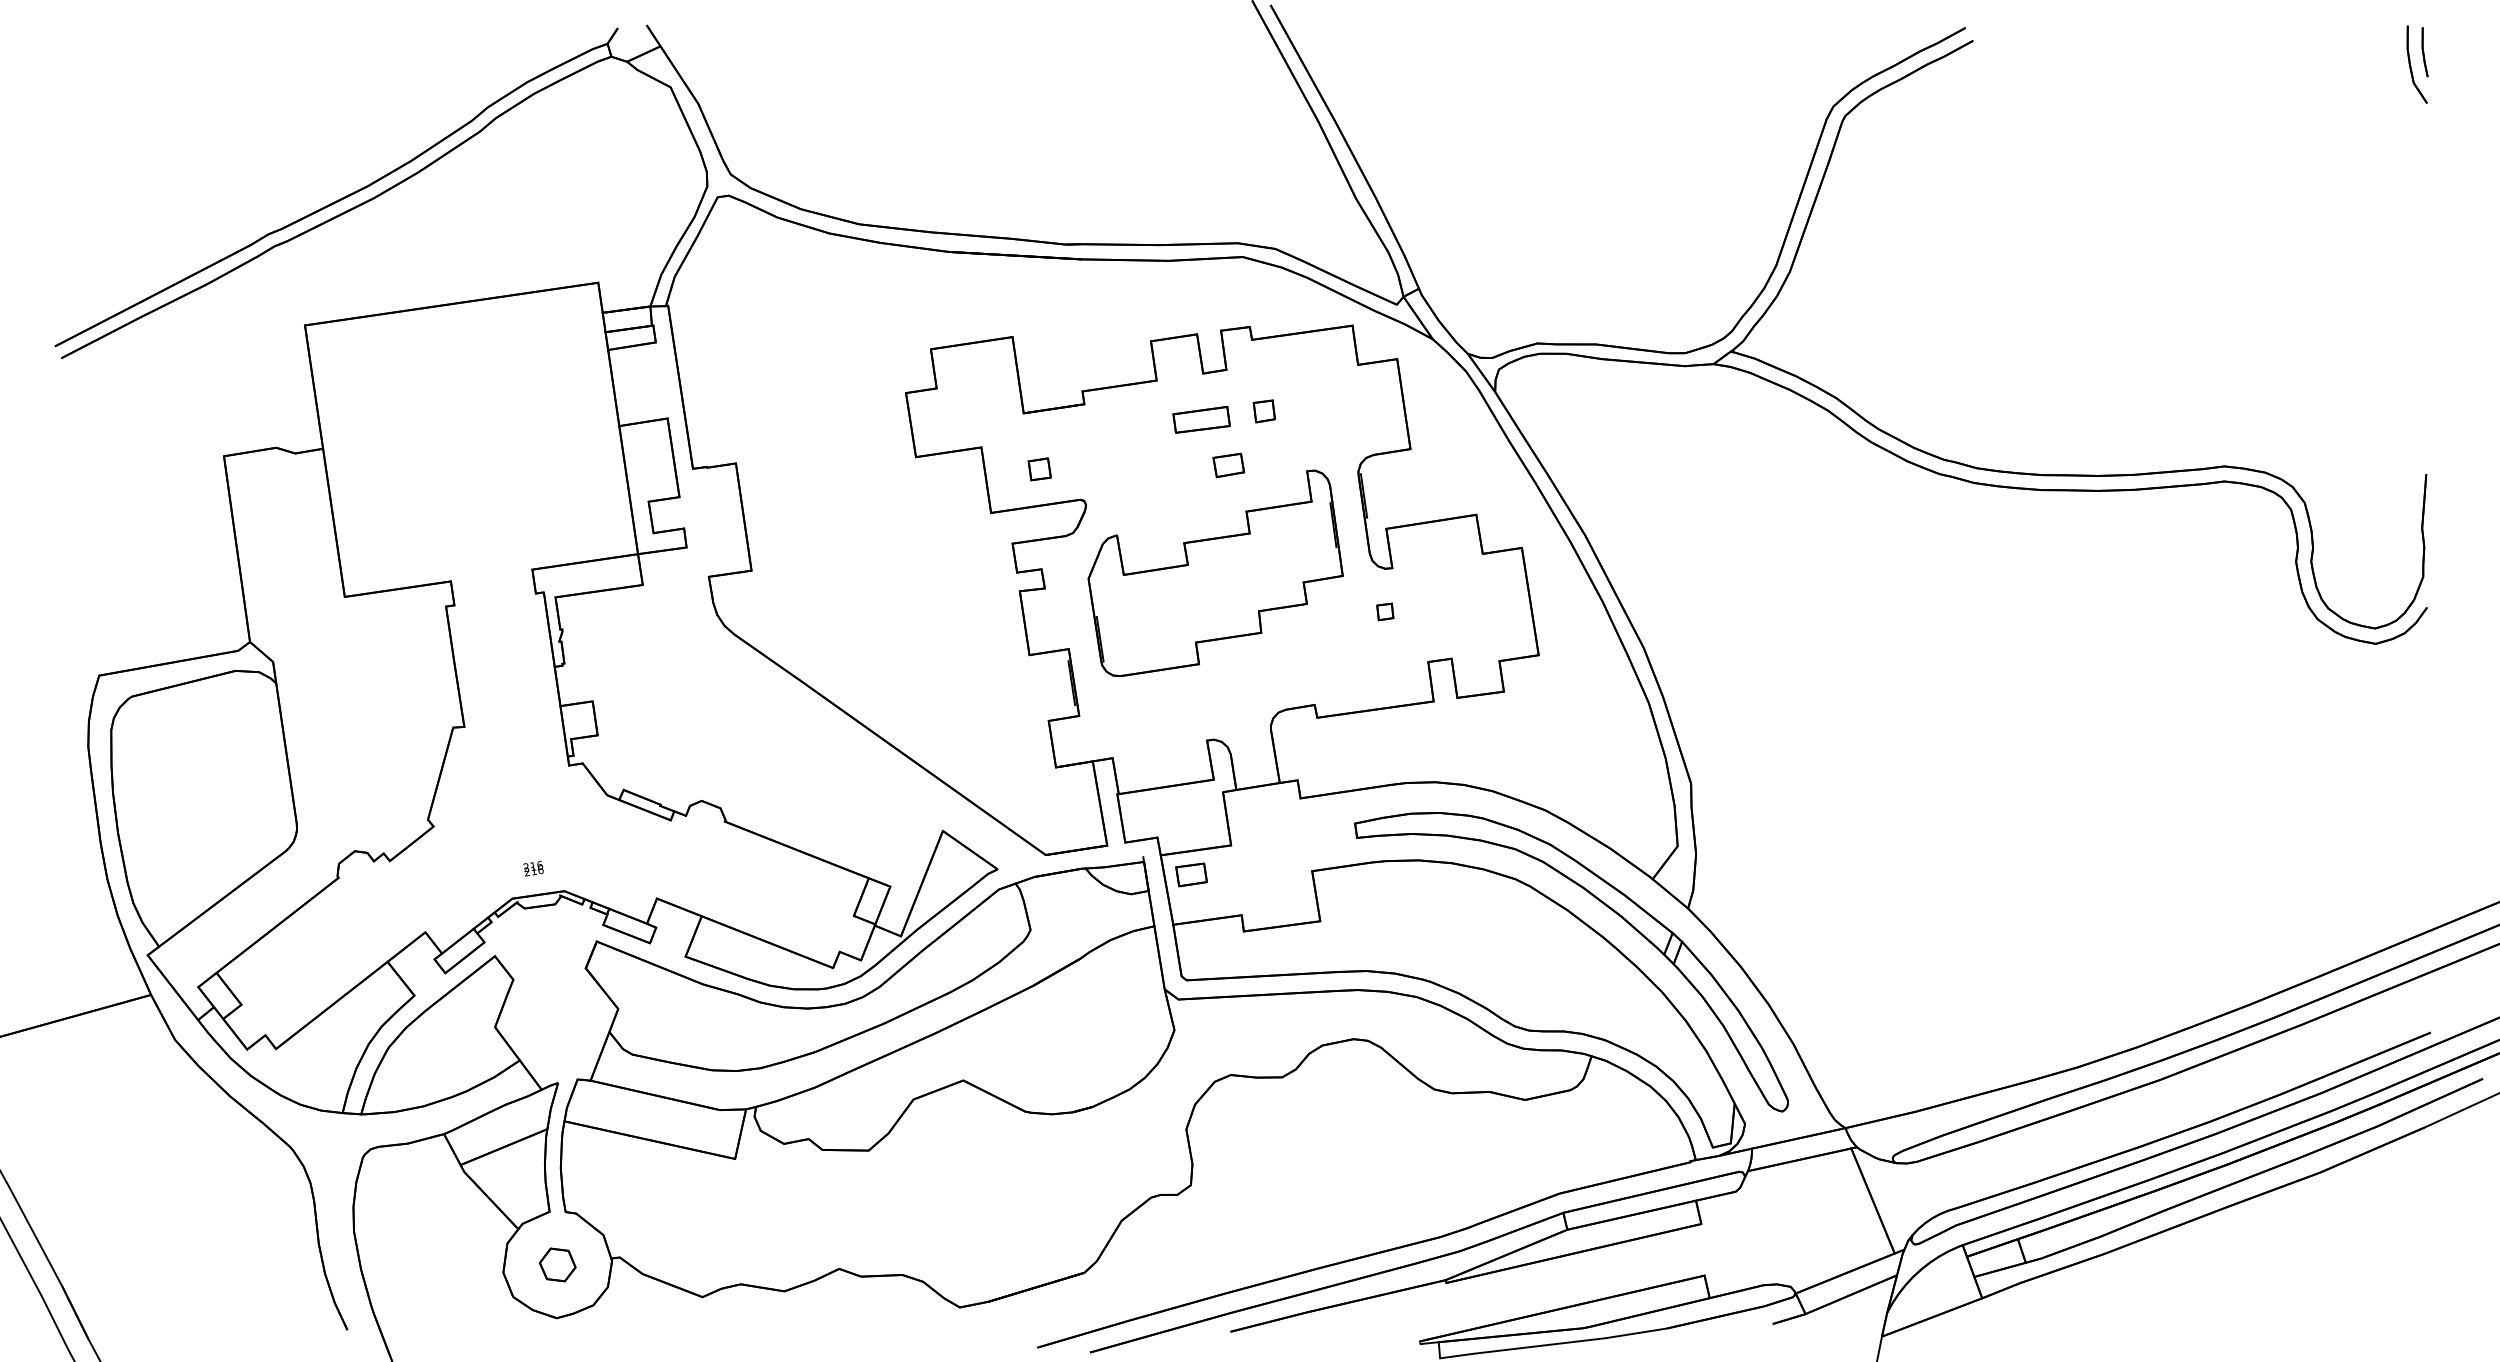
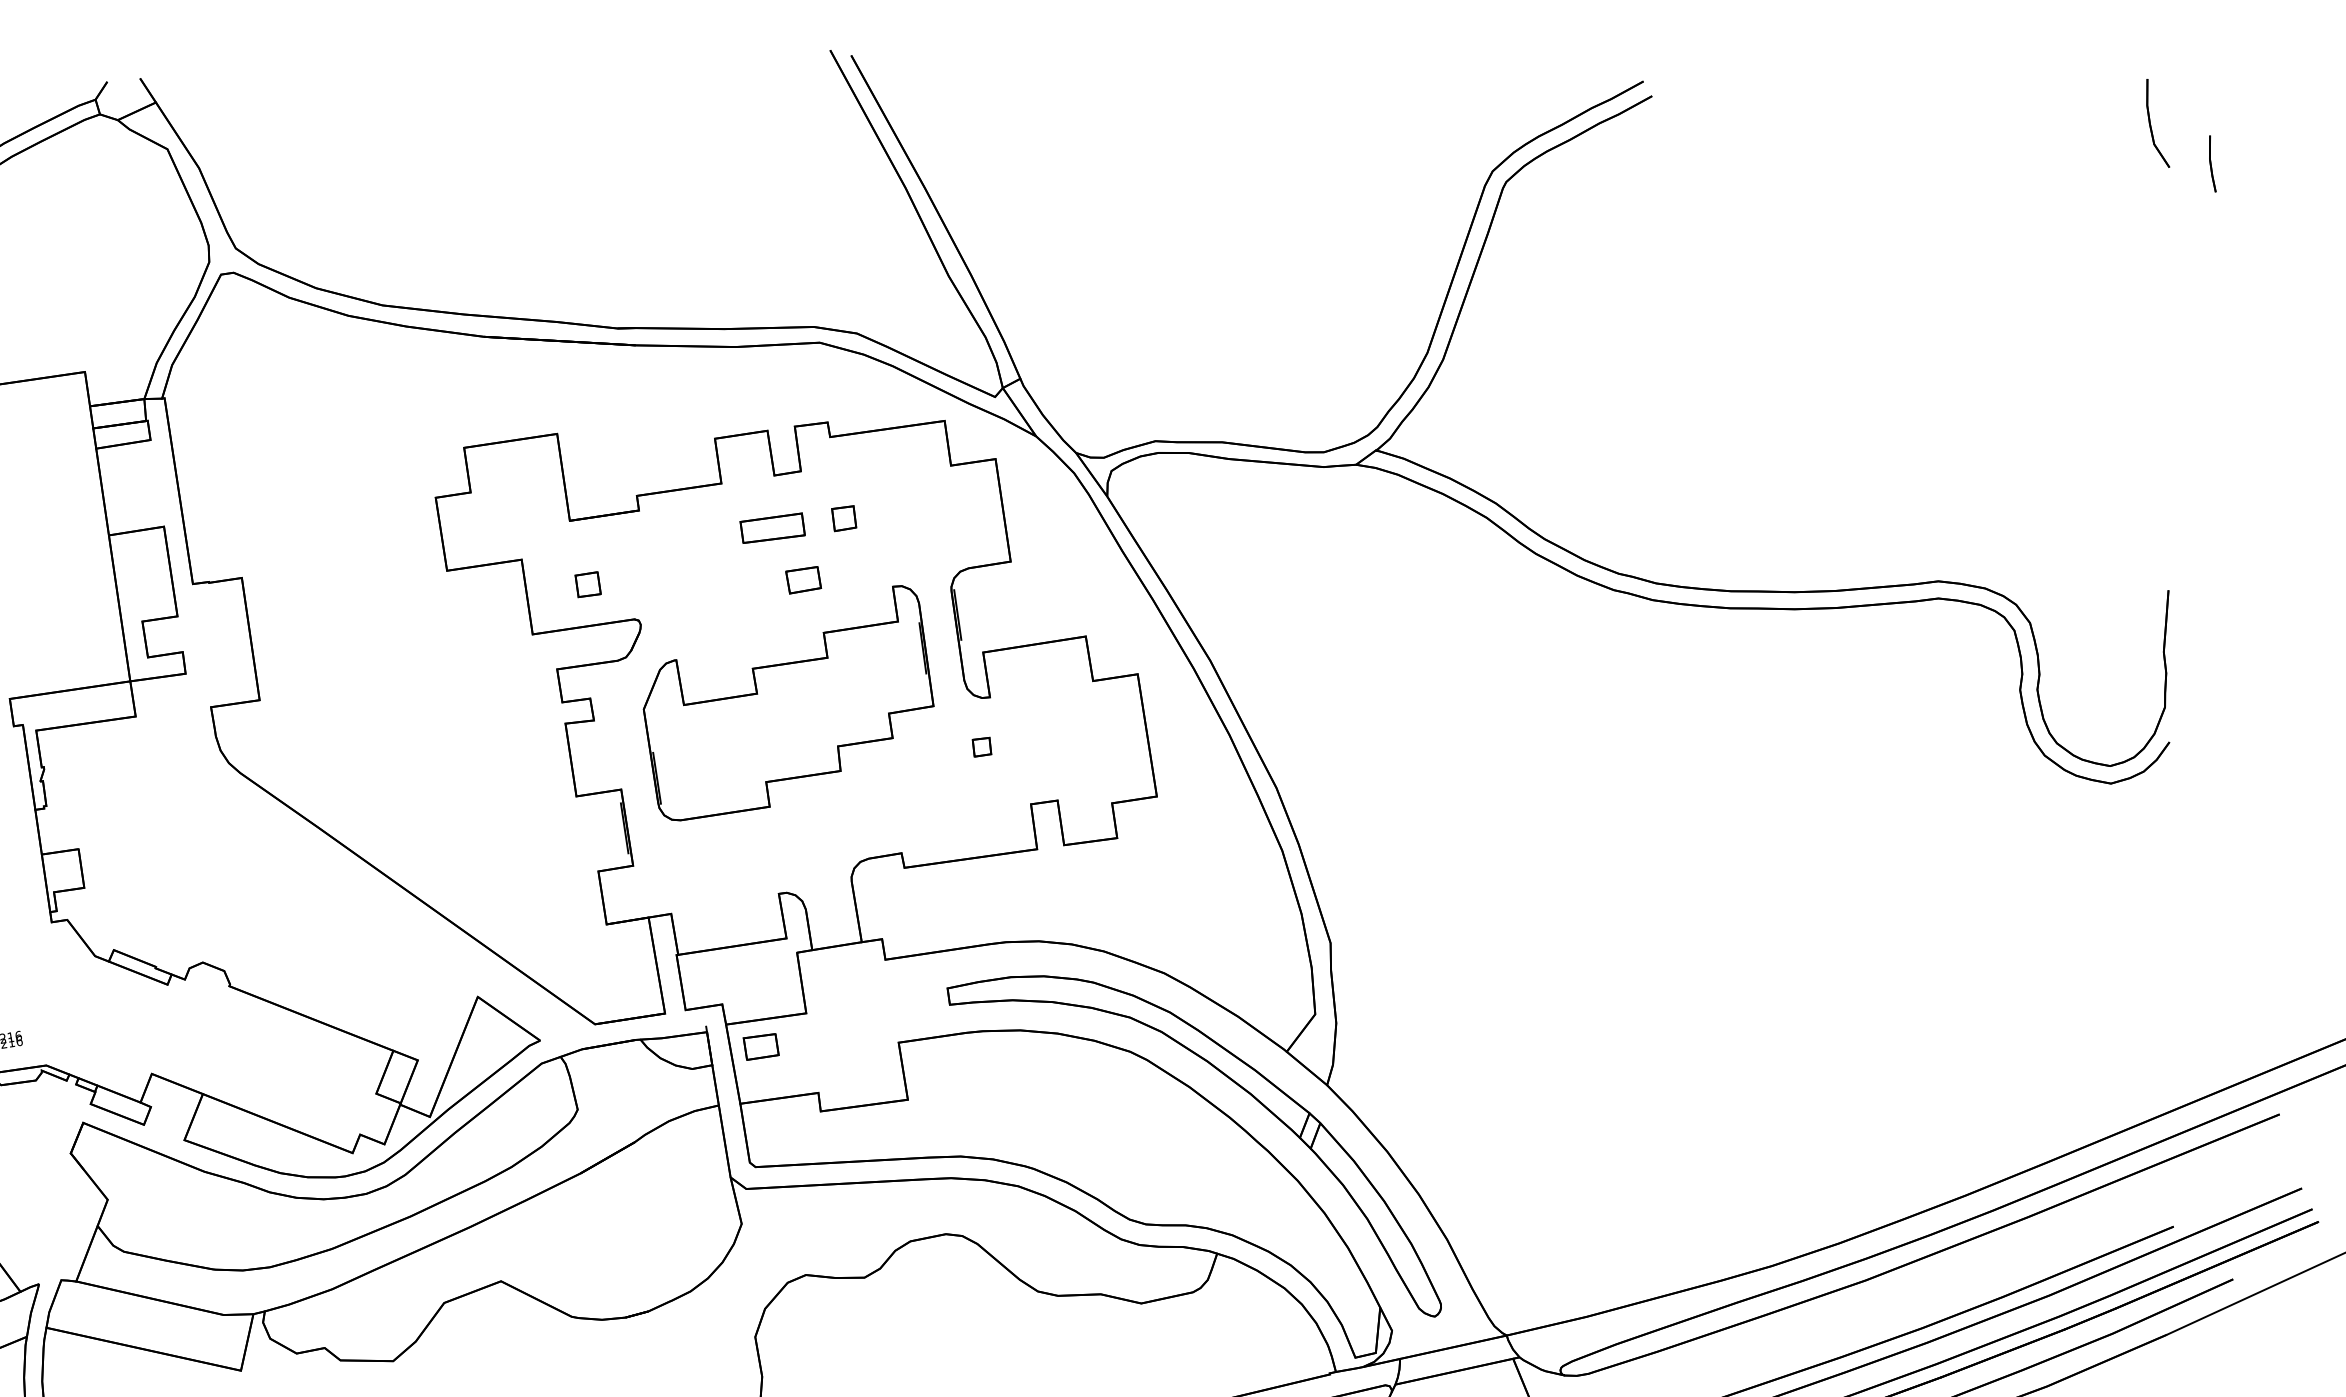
part: (2424, 52) -> (2212, 164), moved

